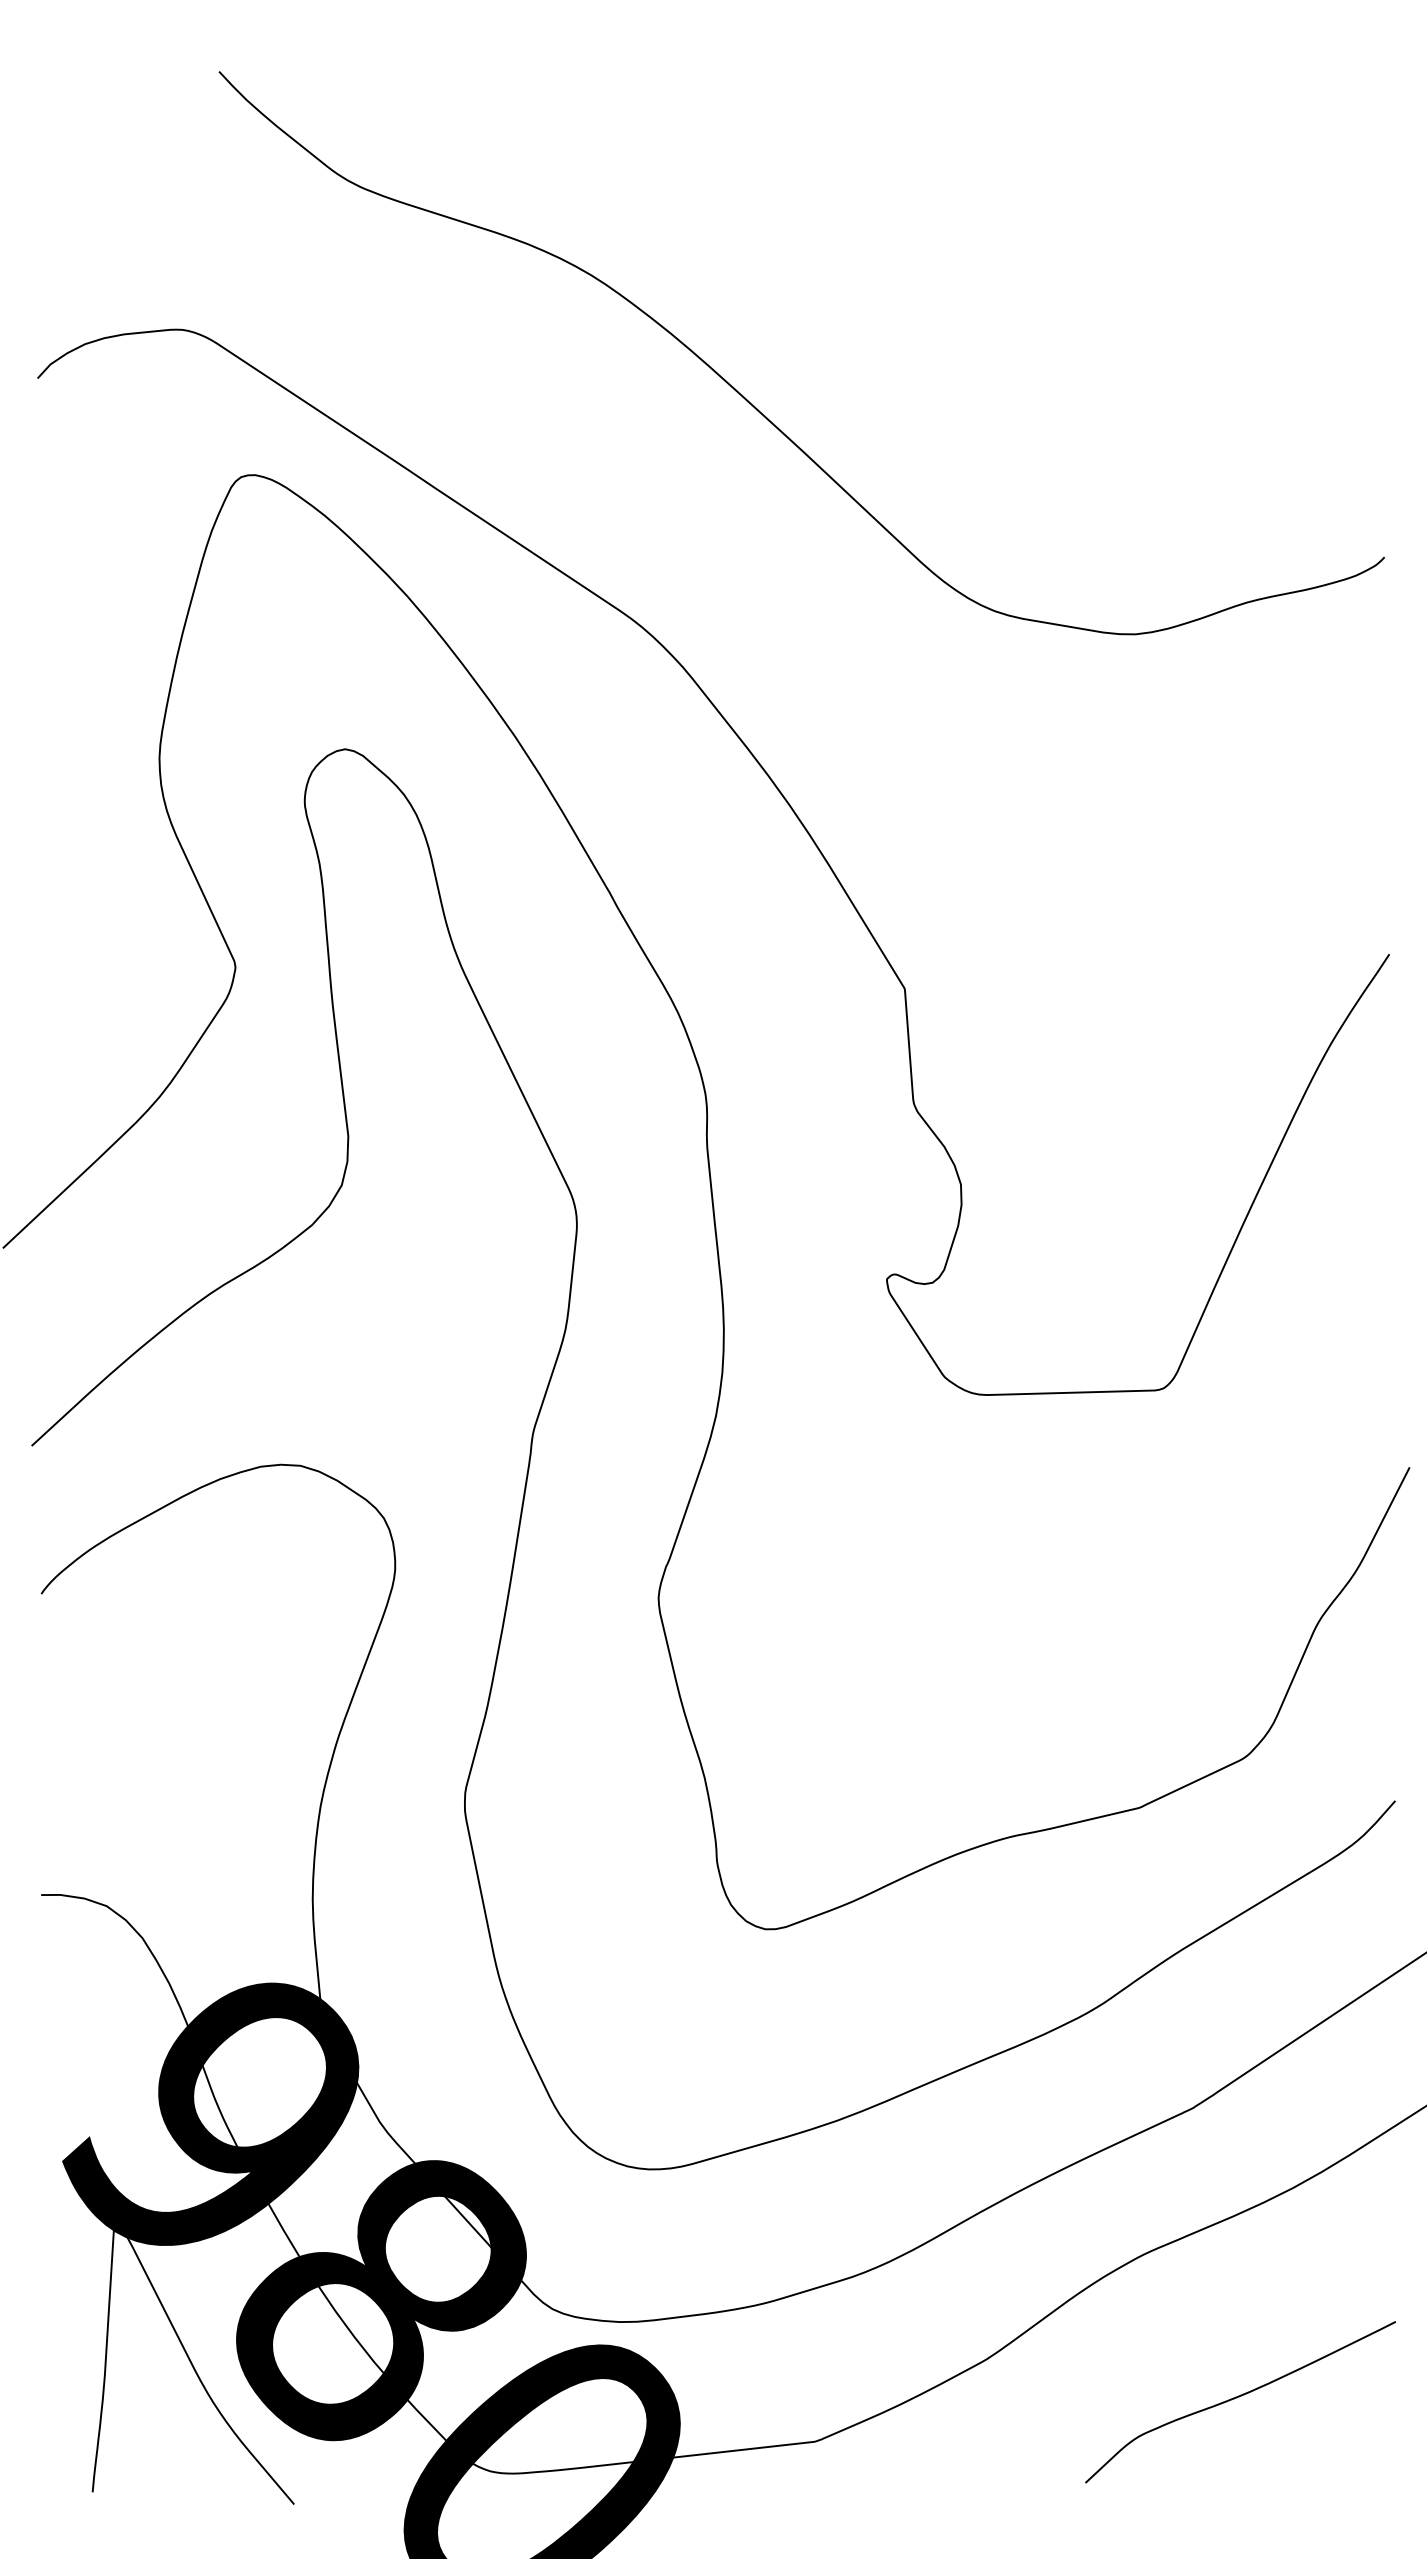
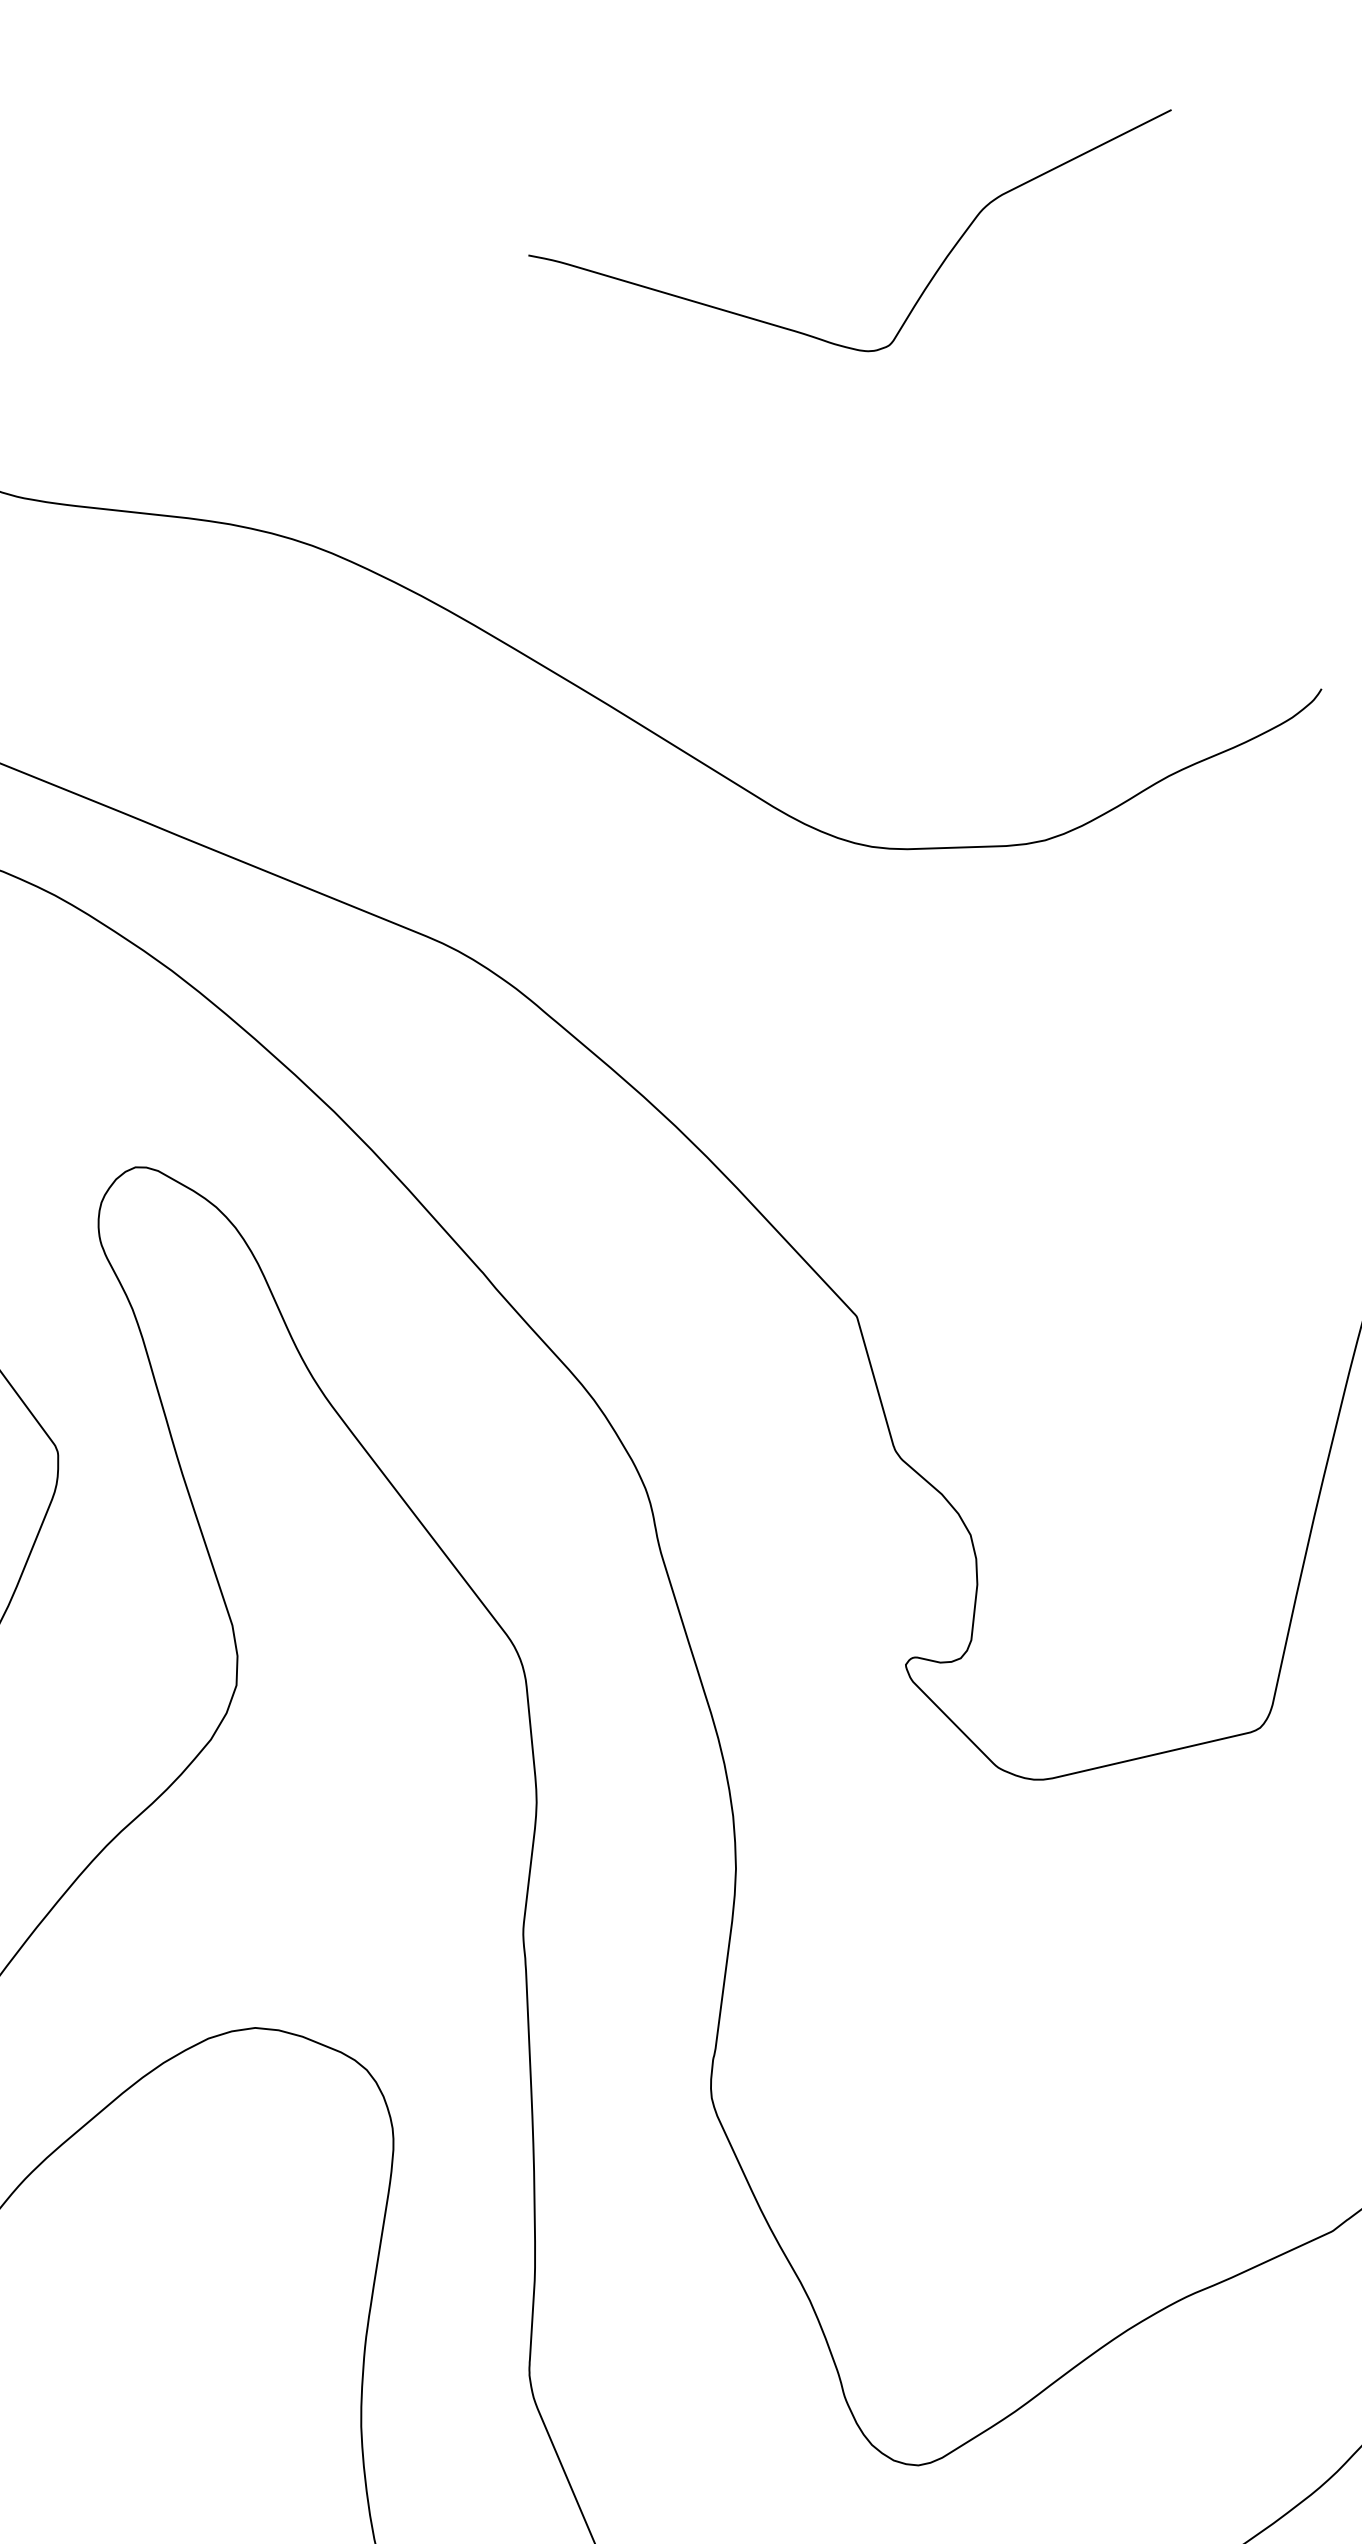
curve: (1127, 168) -> (922, 289), added

